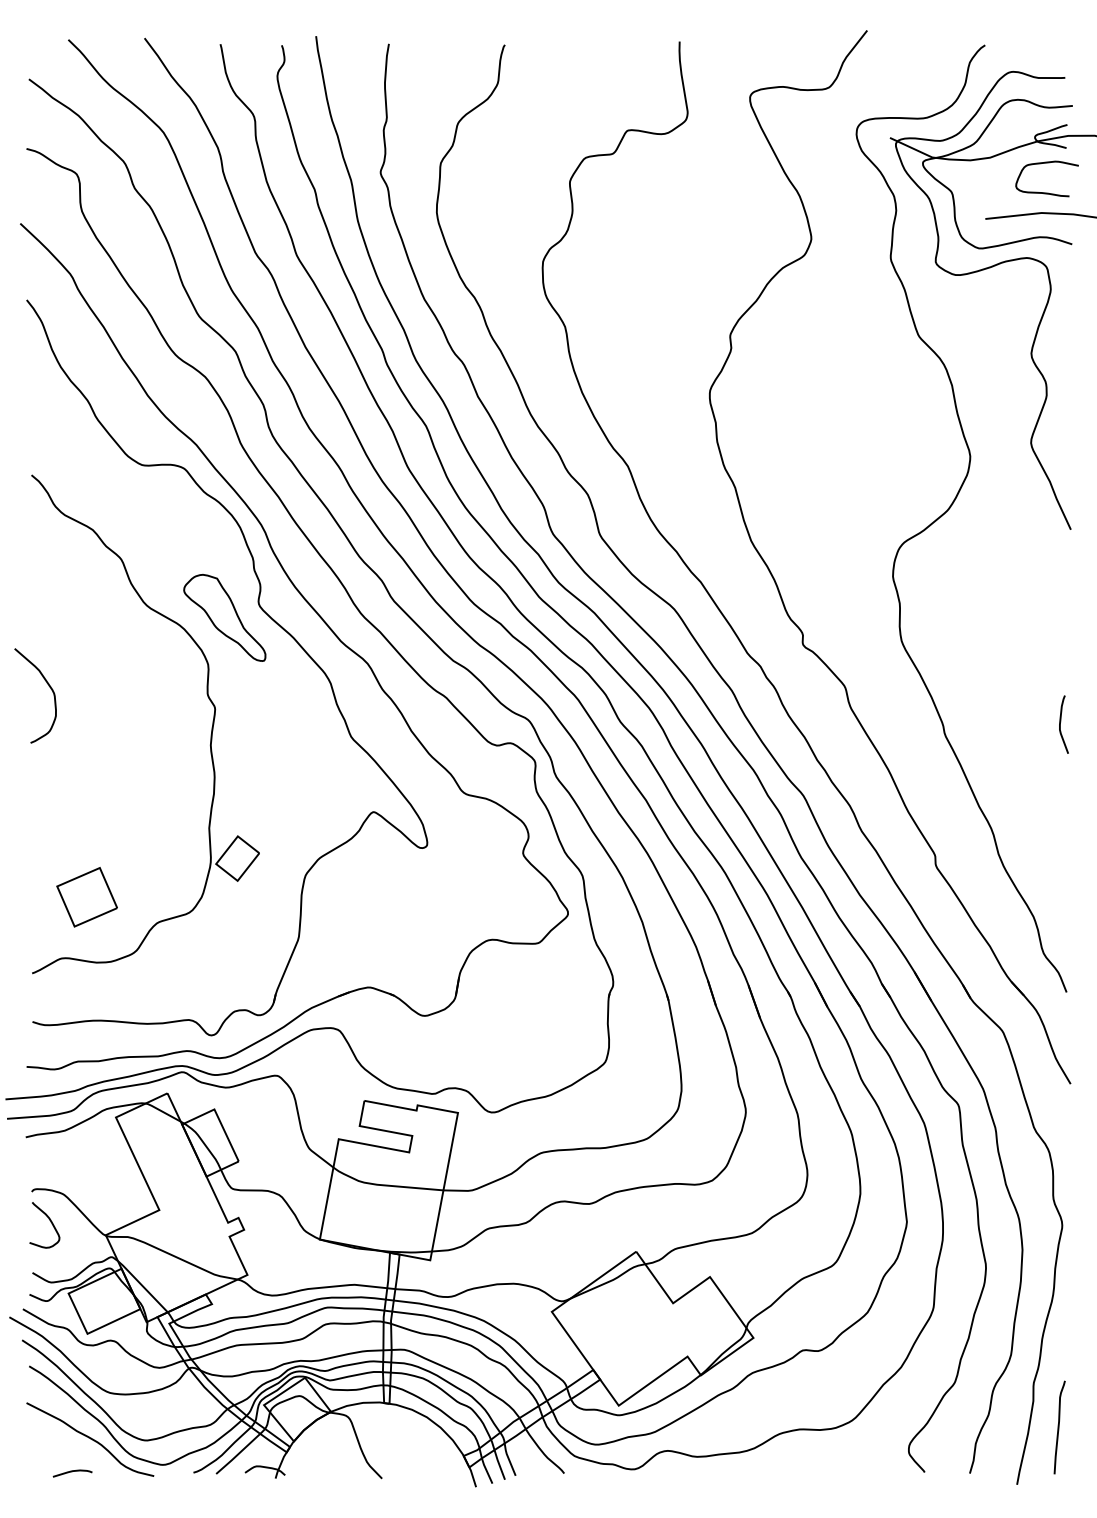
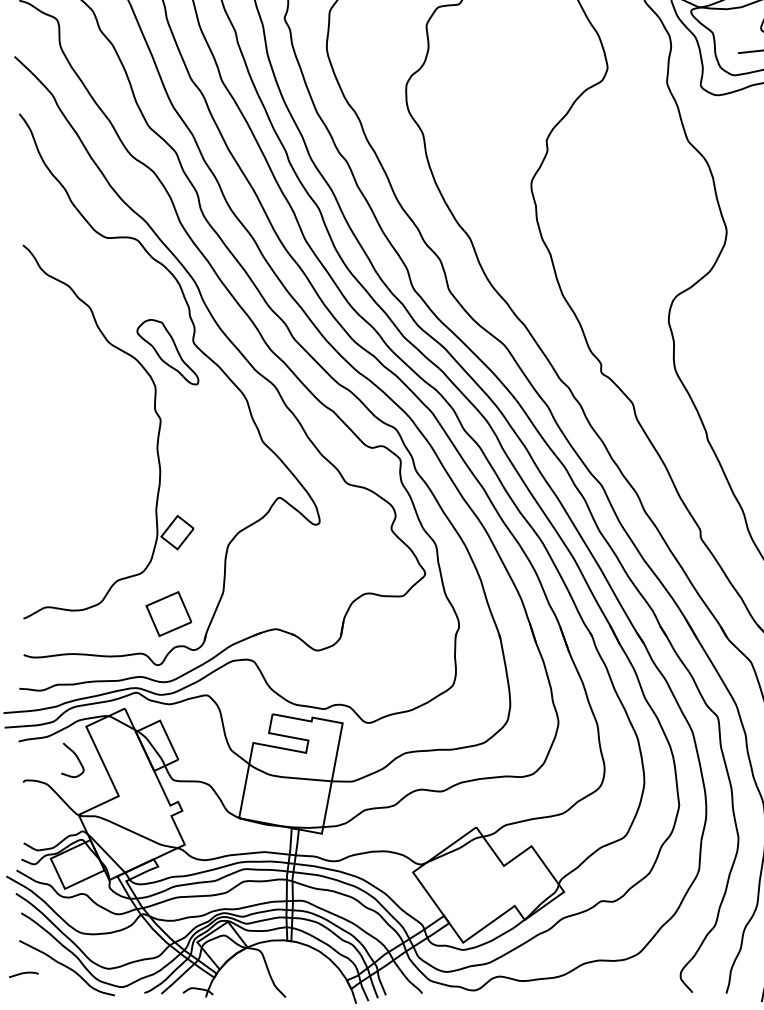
curve: (48, 686) -> (35, 403), removed
part: (86, 897) -> (168, 614), moved
curve: (50, 1222) -> (76, 758), moved
curve: (72, 1472) -> (23, 974), moved

